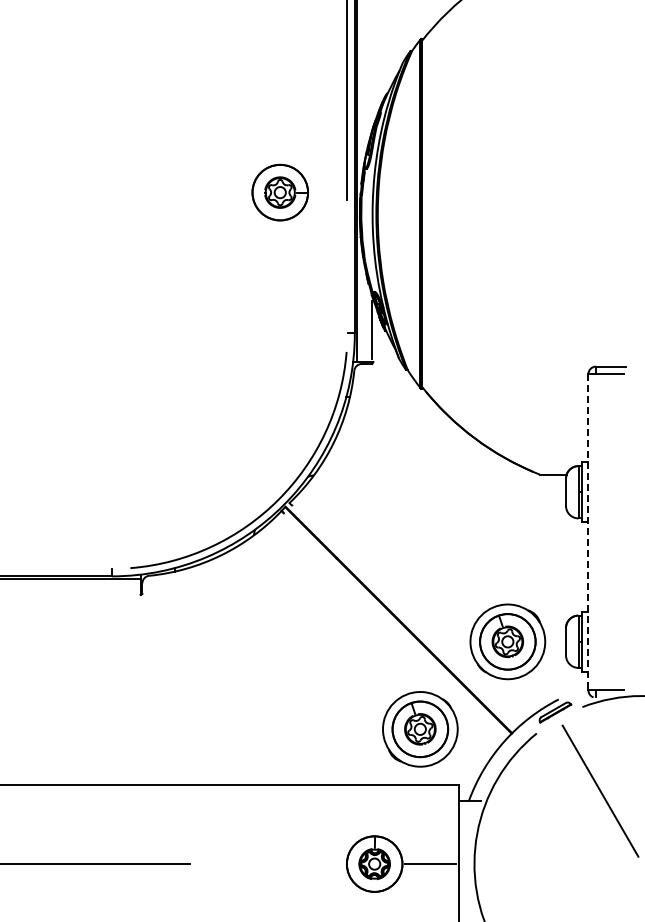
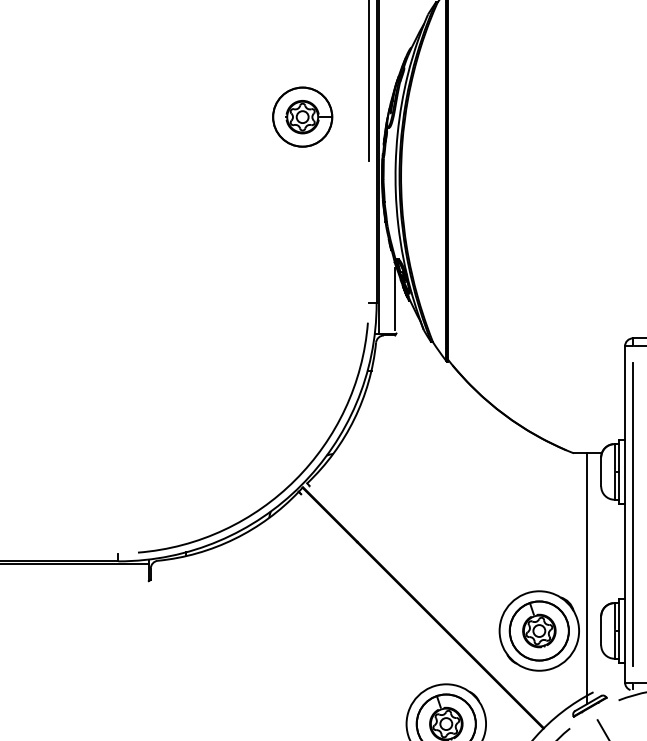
part: (279, 192) -> (301, 117), moved
line: (595, 531) -> (632, 513), added
line: (588, 532) -> (625, 514), dashed -> solid
line: (552, 592) -> (586, 578), added

